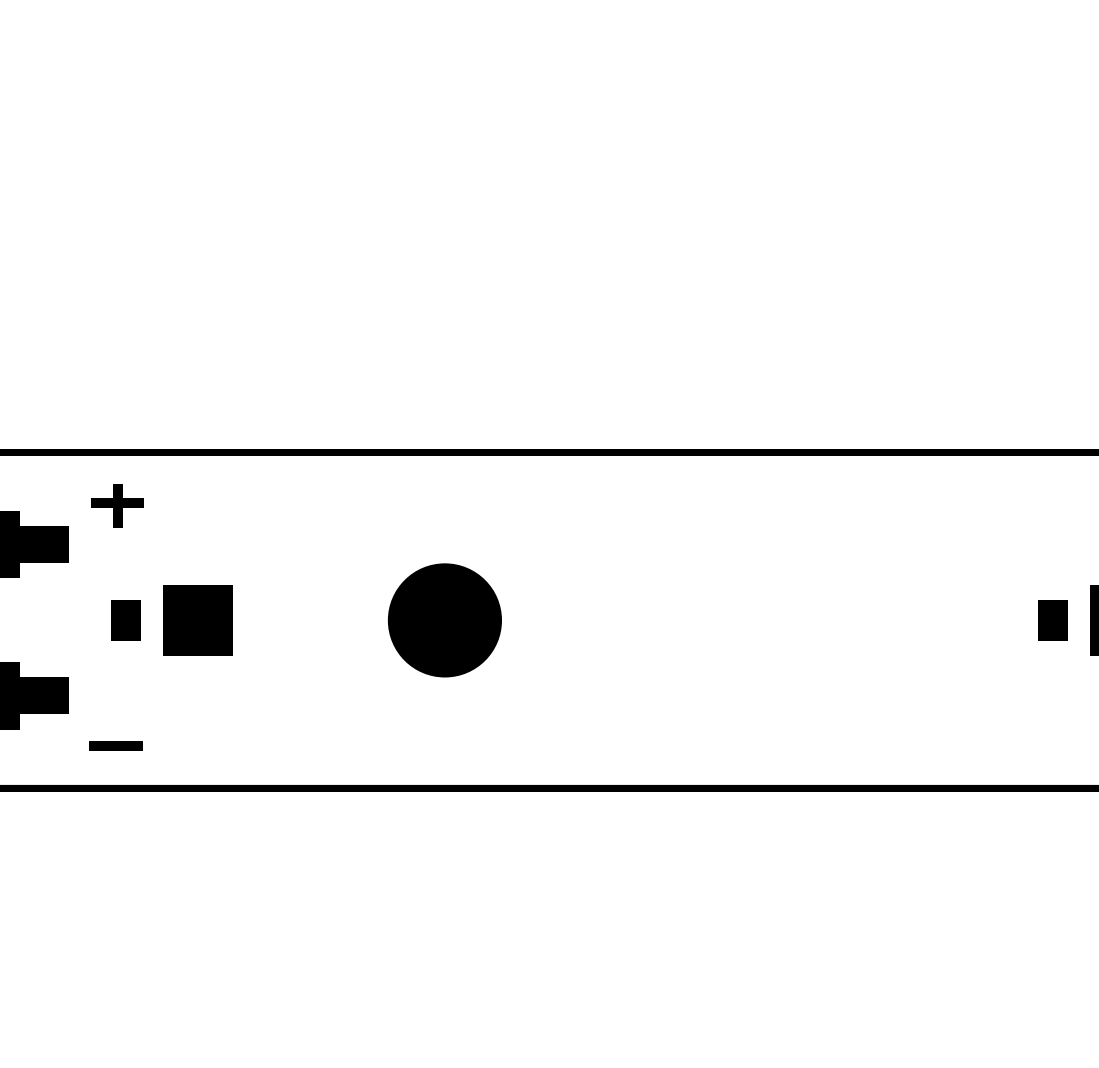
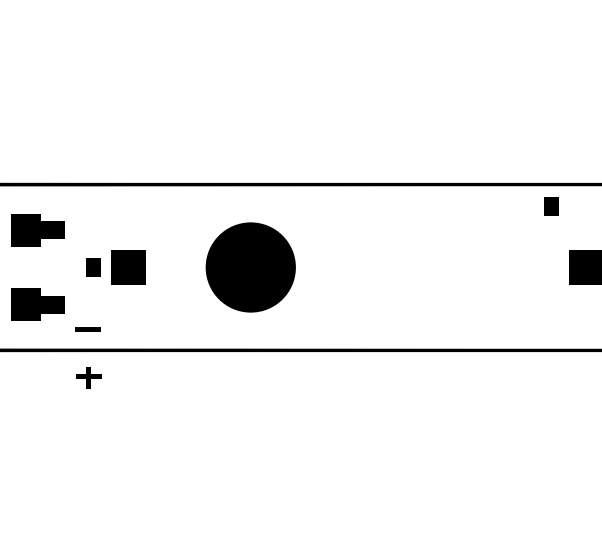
part: (116, 505) -> (88, 377), moved
part: (444, 620) -> (250, 267), size x1.6
line: (1053, 620) -> (551, 206), moved

